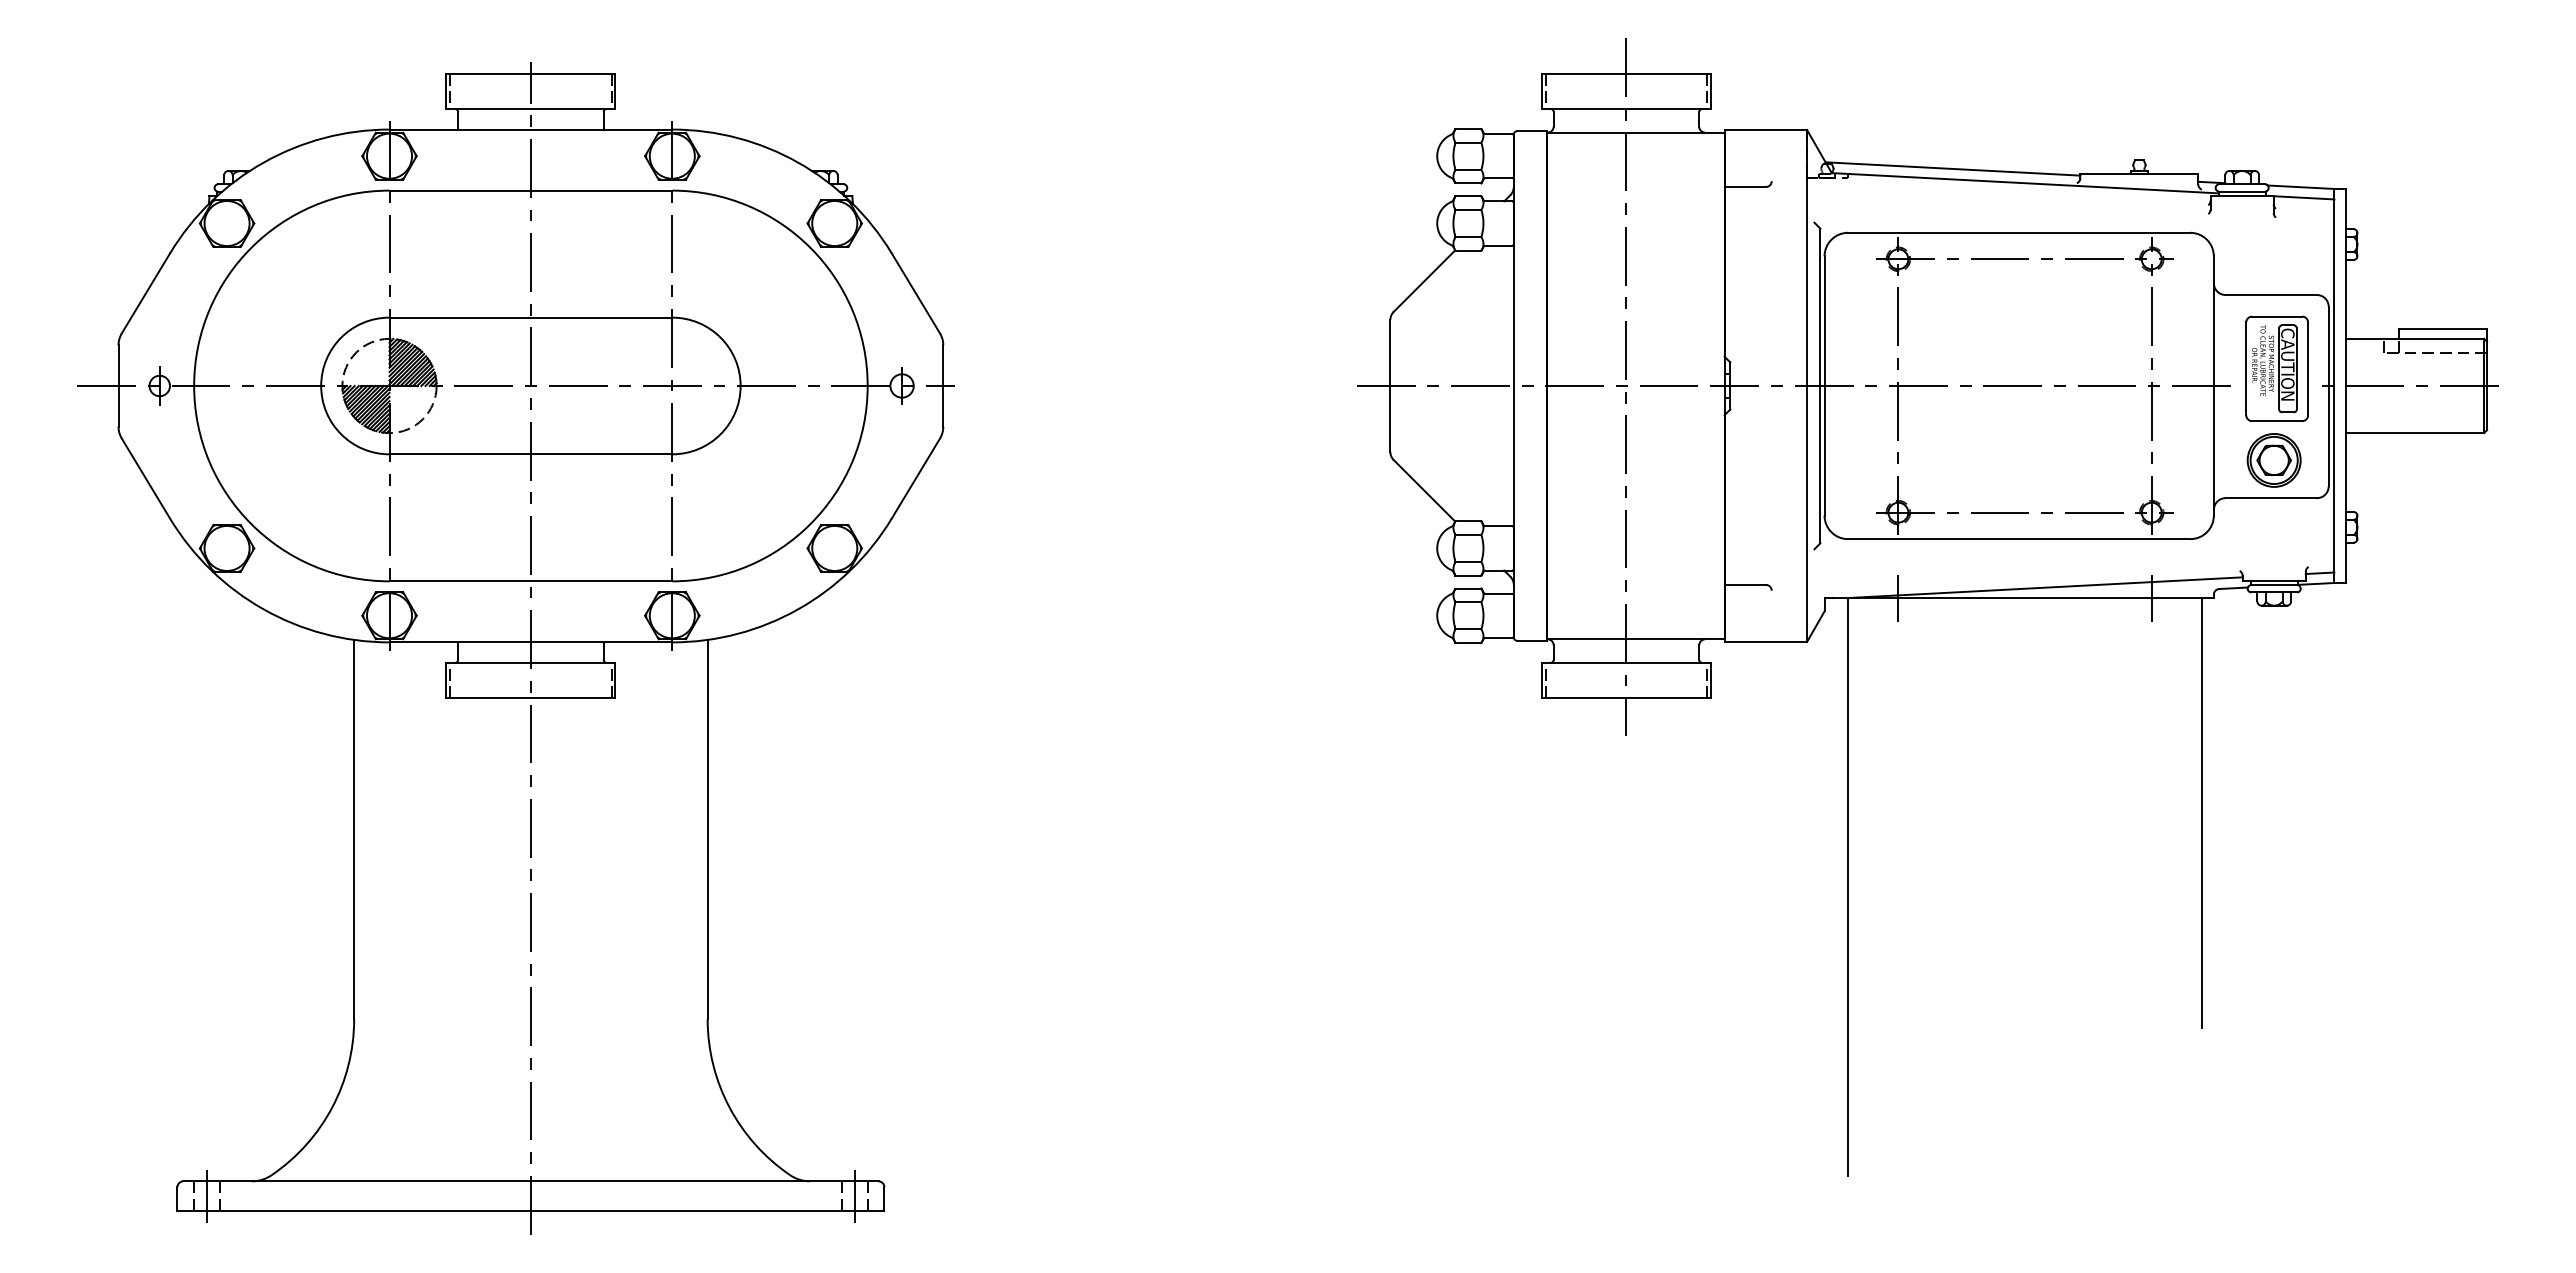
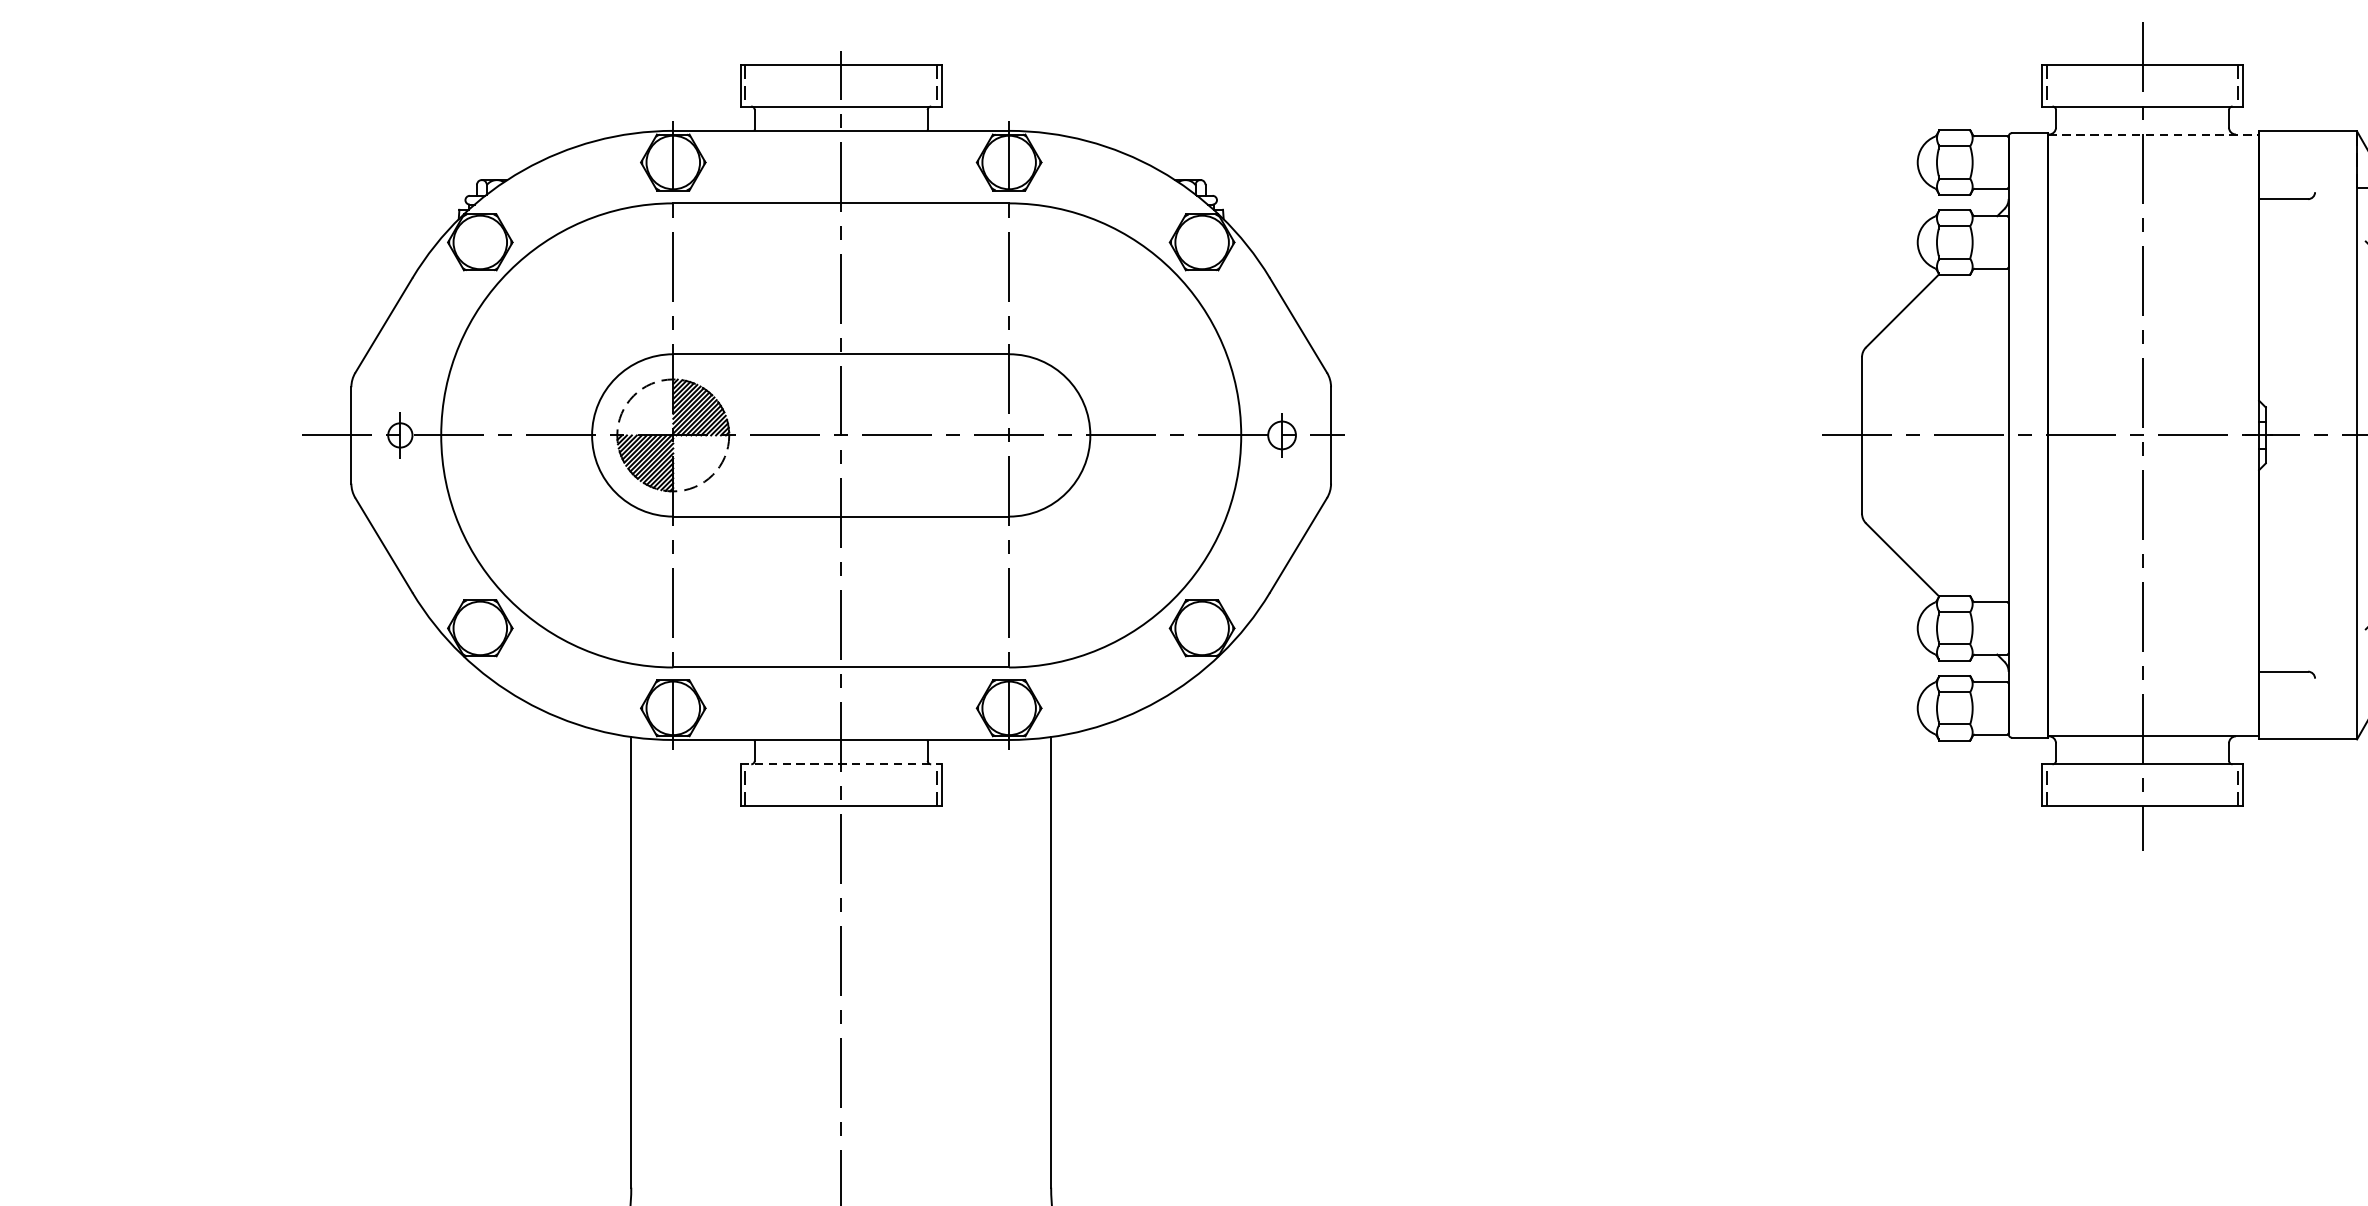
line: (1635, 132) -> (2153, 134), solid -> dashed
line: (530, 662) -> (840, 763), solid -> dashed

